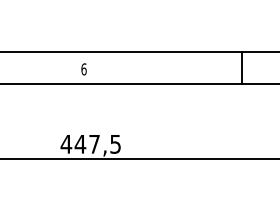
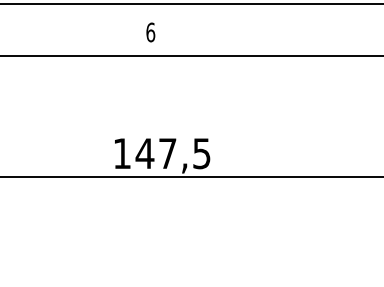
text: (66, 144) -> (122, 153), 447,5 -> 147,5

